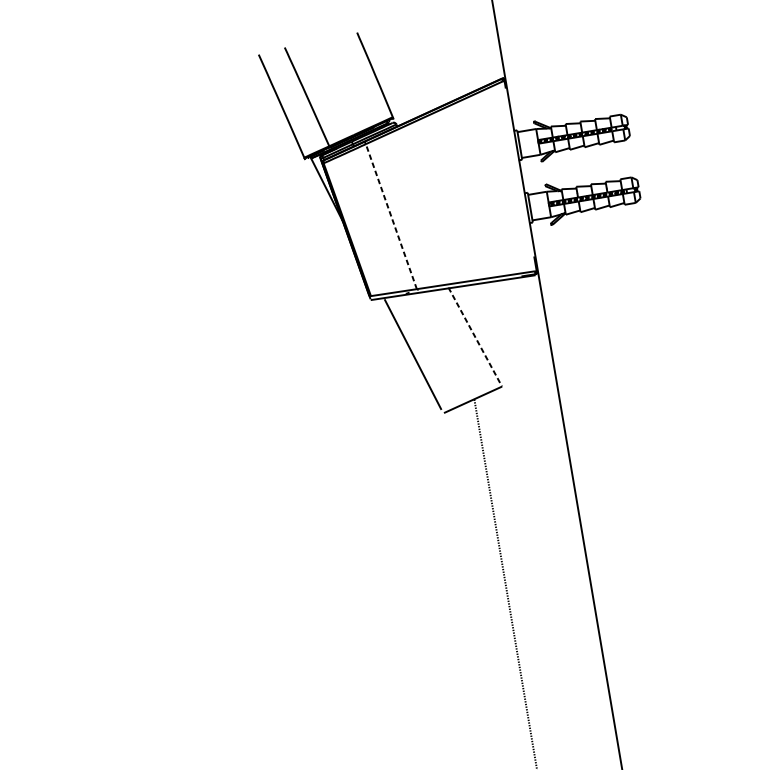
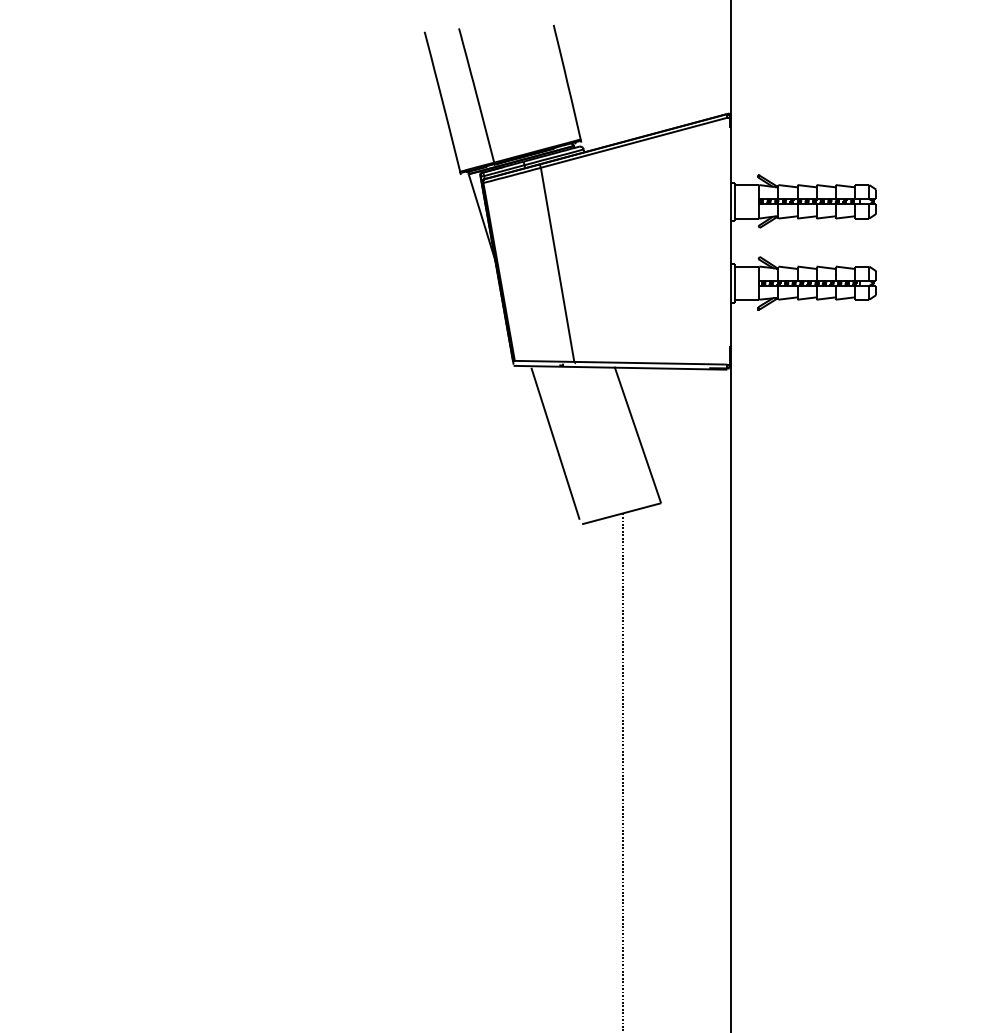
line: (391, 216) -> (557, 264), dashed -> solid
line: (475, 337) -> (638, 435), dashed -> solid

